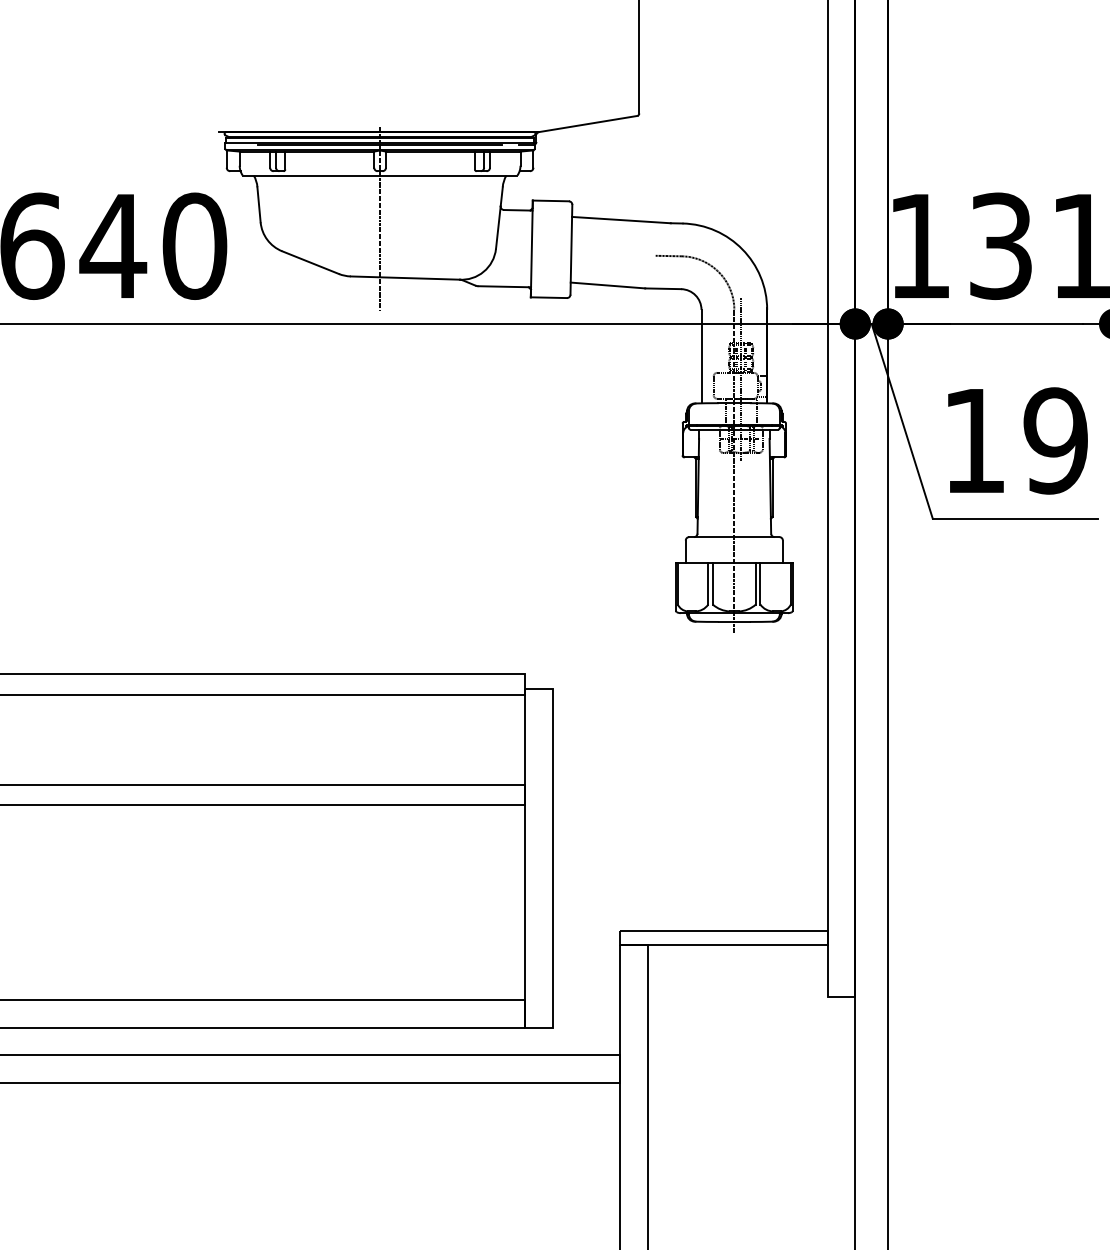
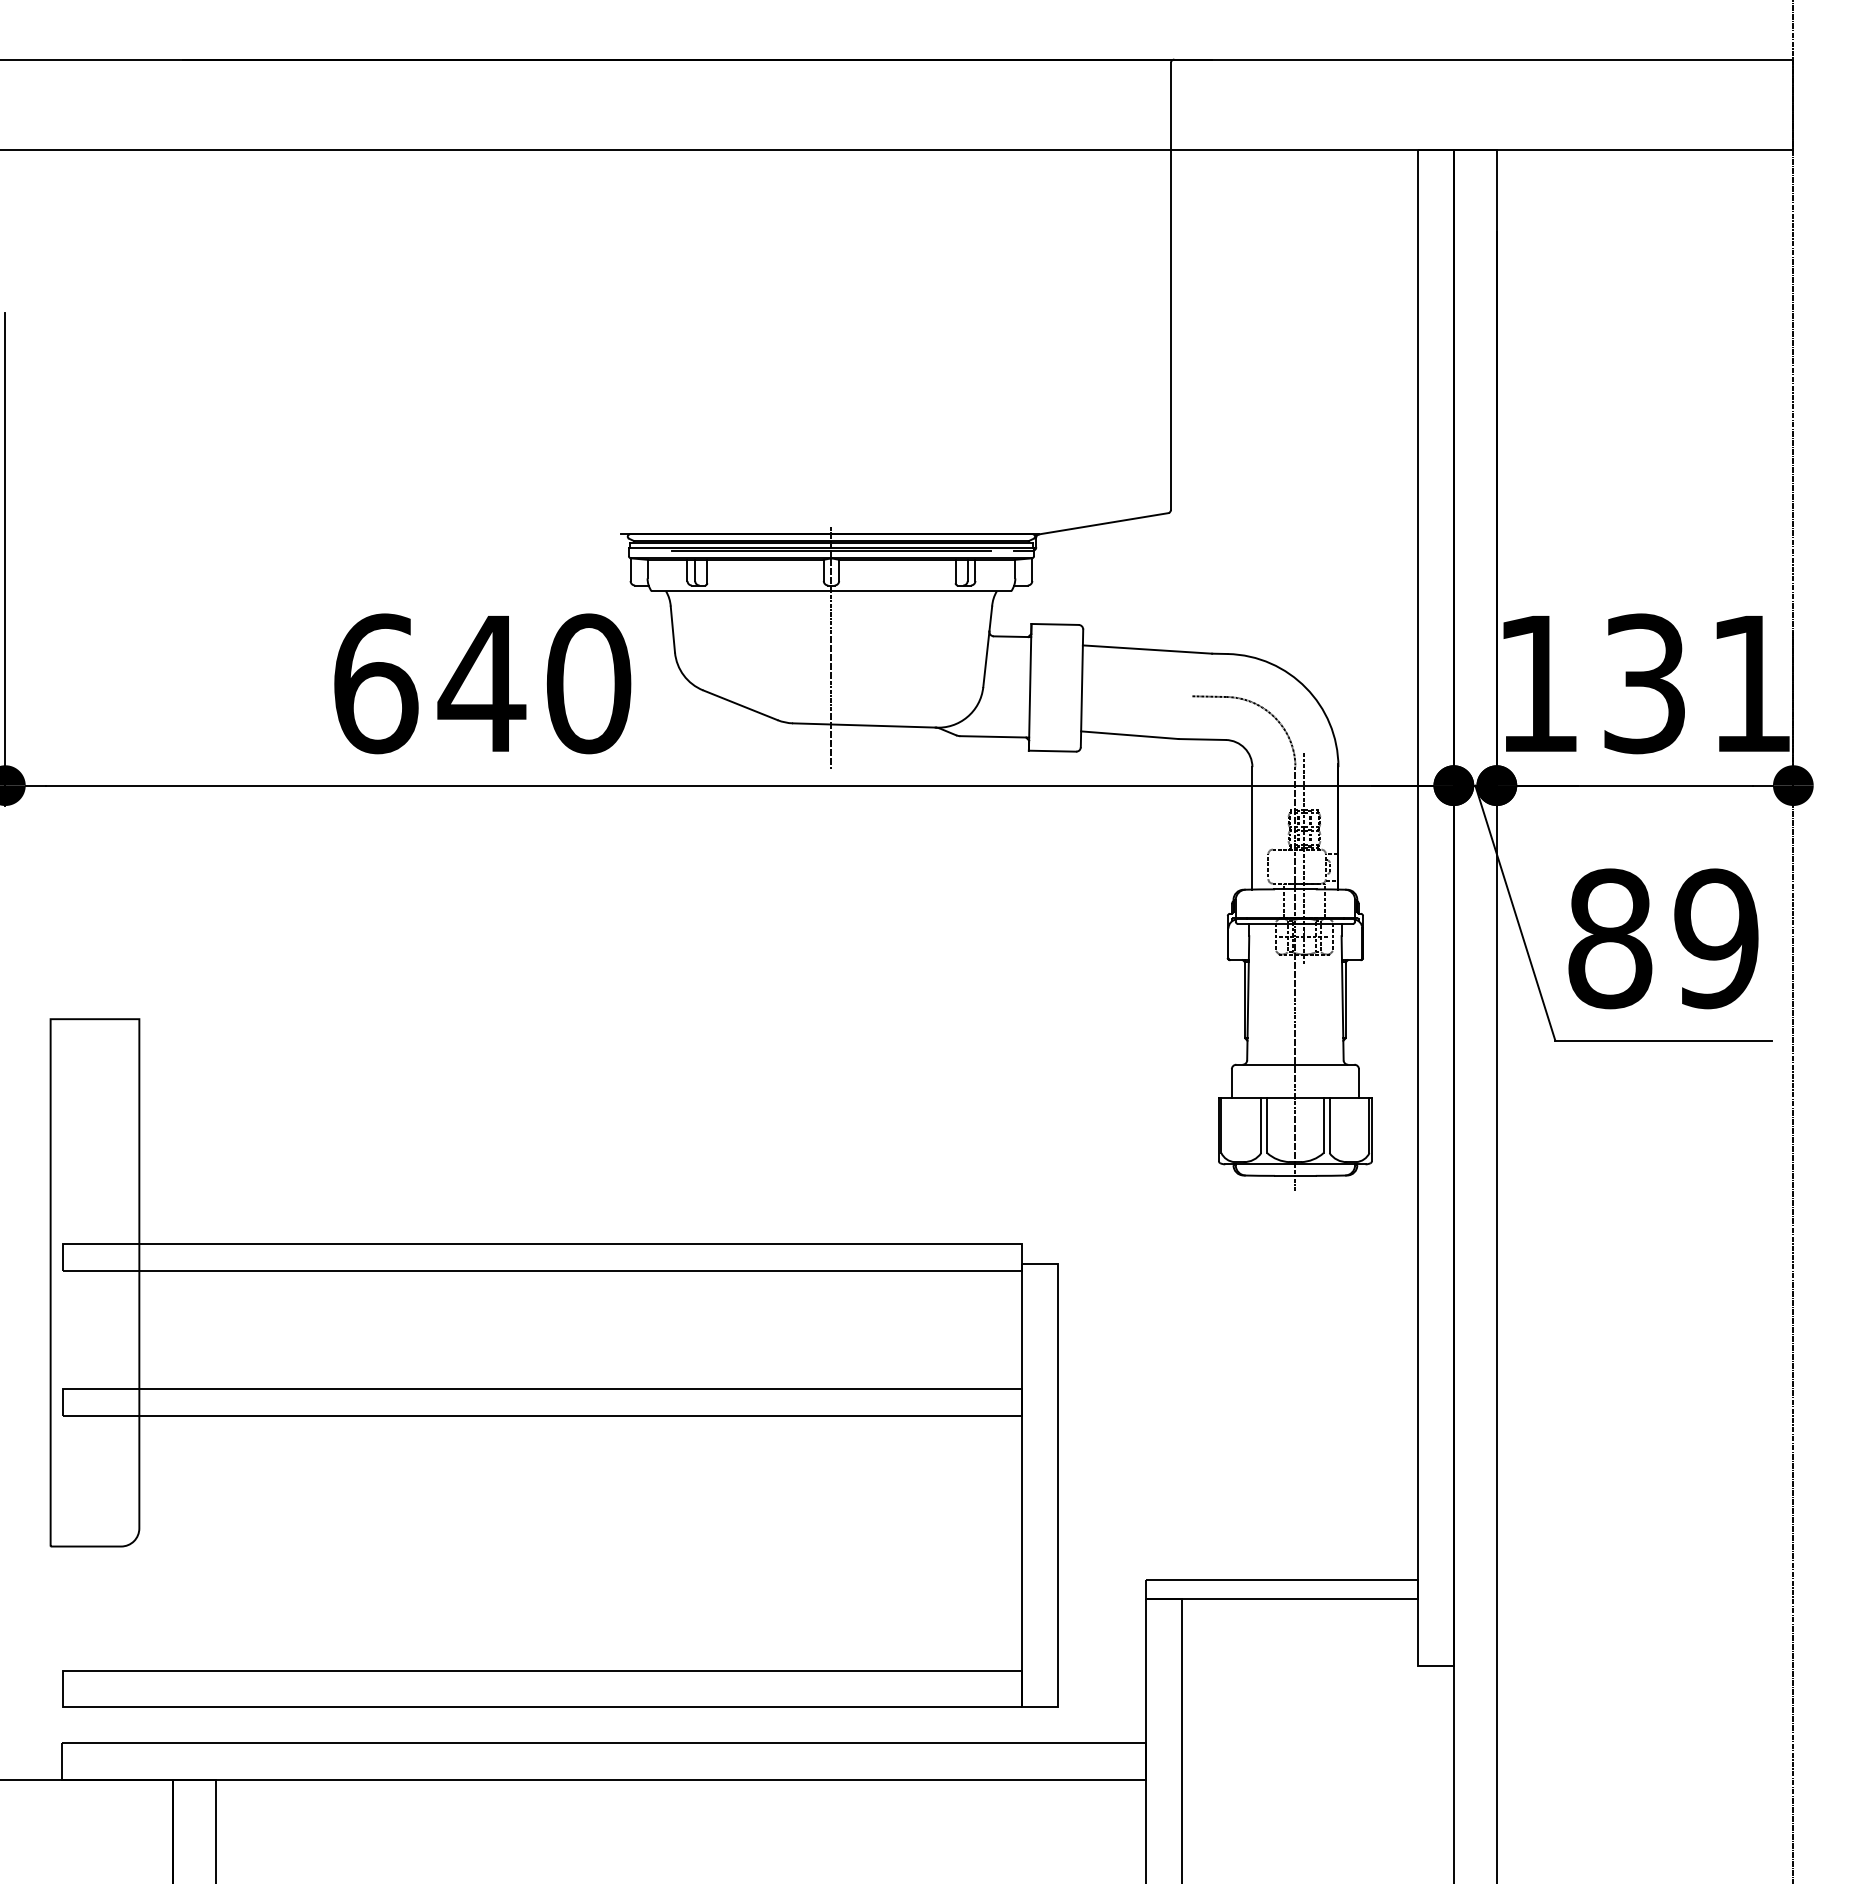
text: (974, 440) -> (1610, 938), 19 -> 89

